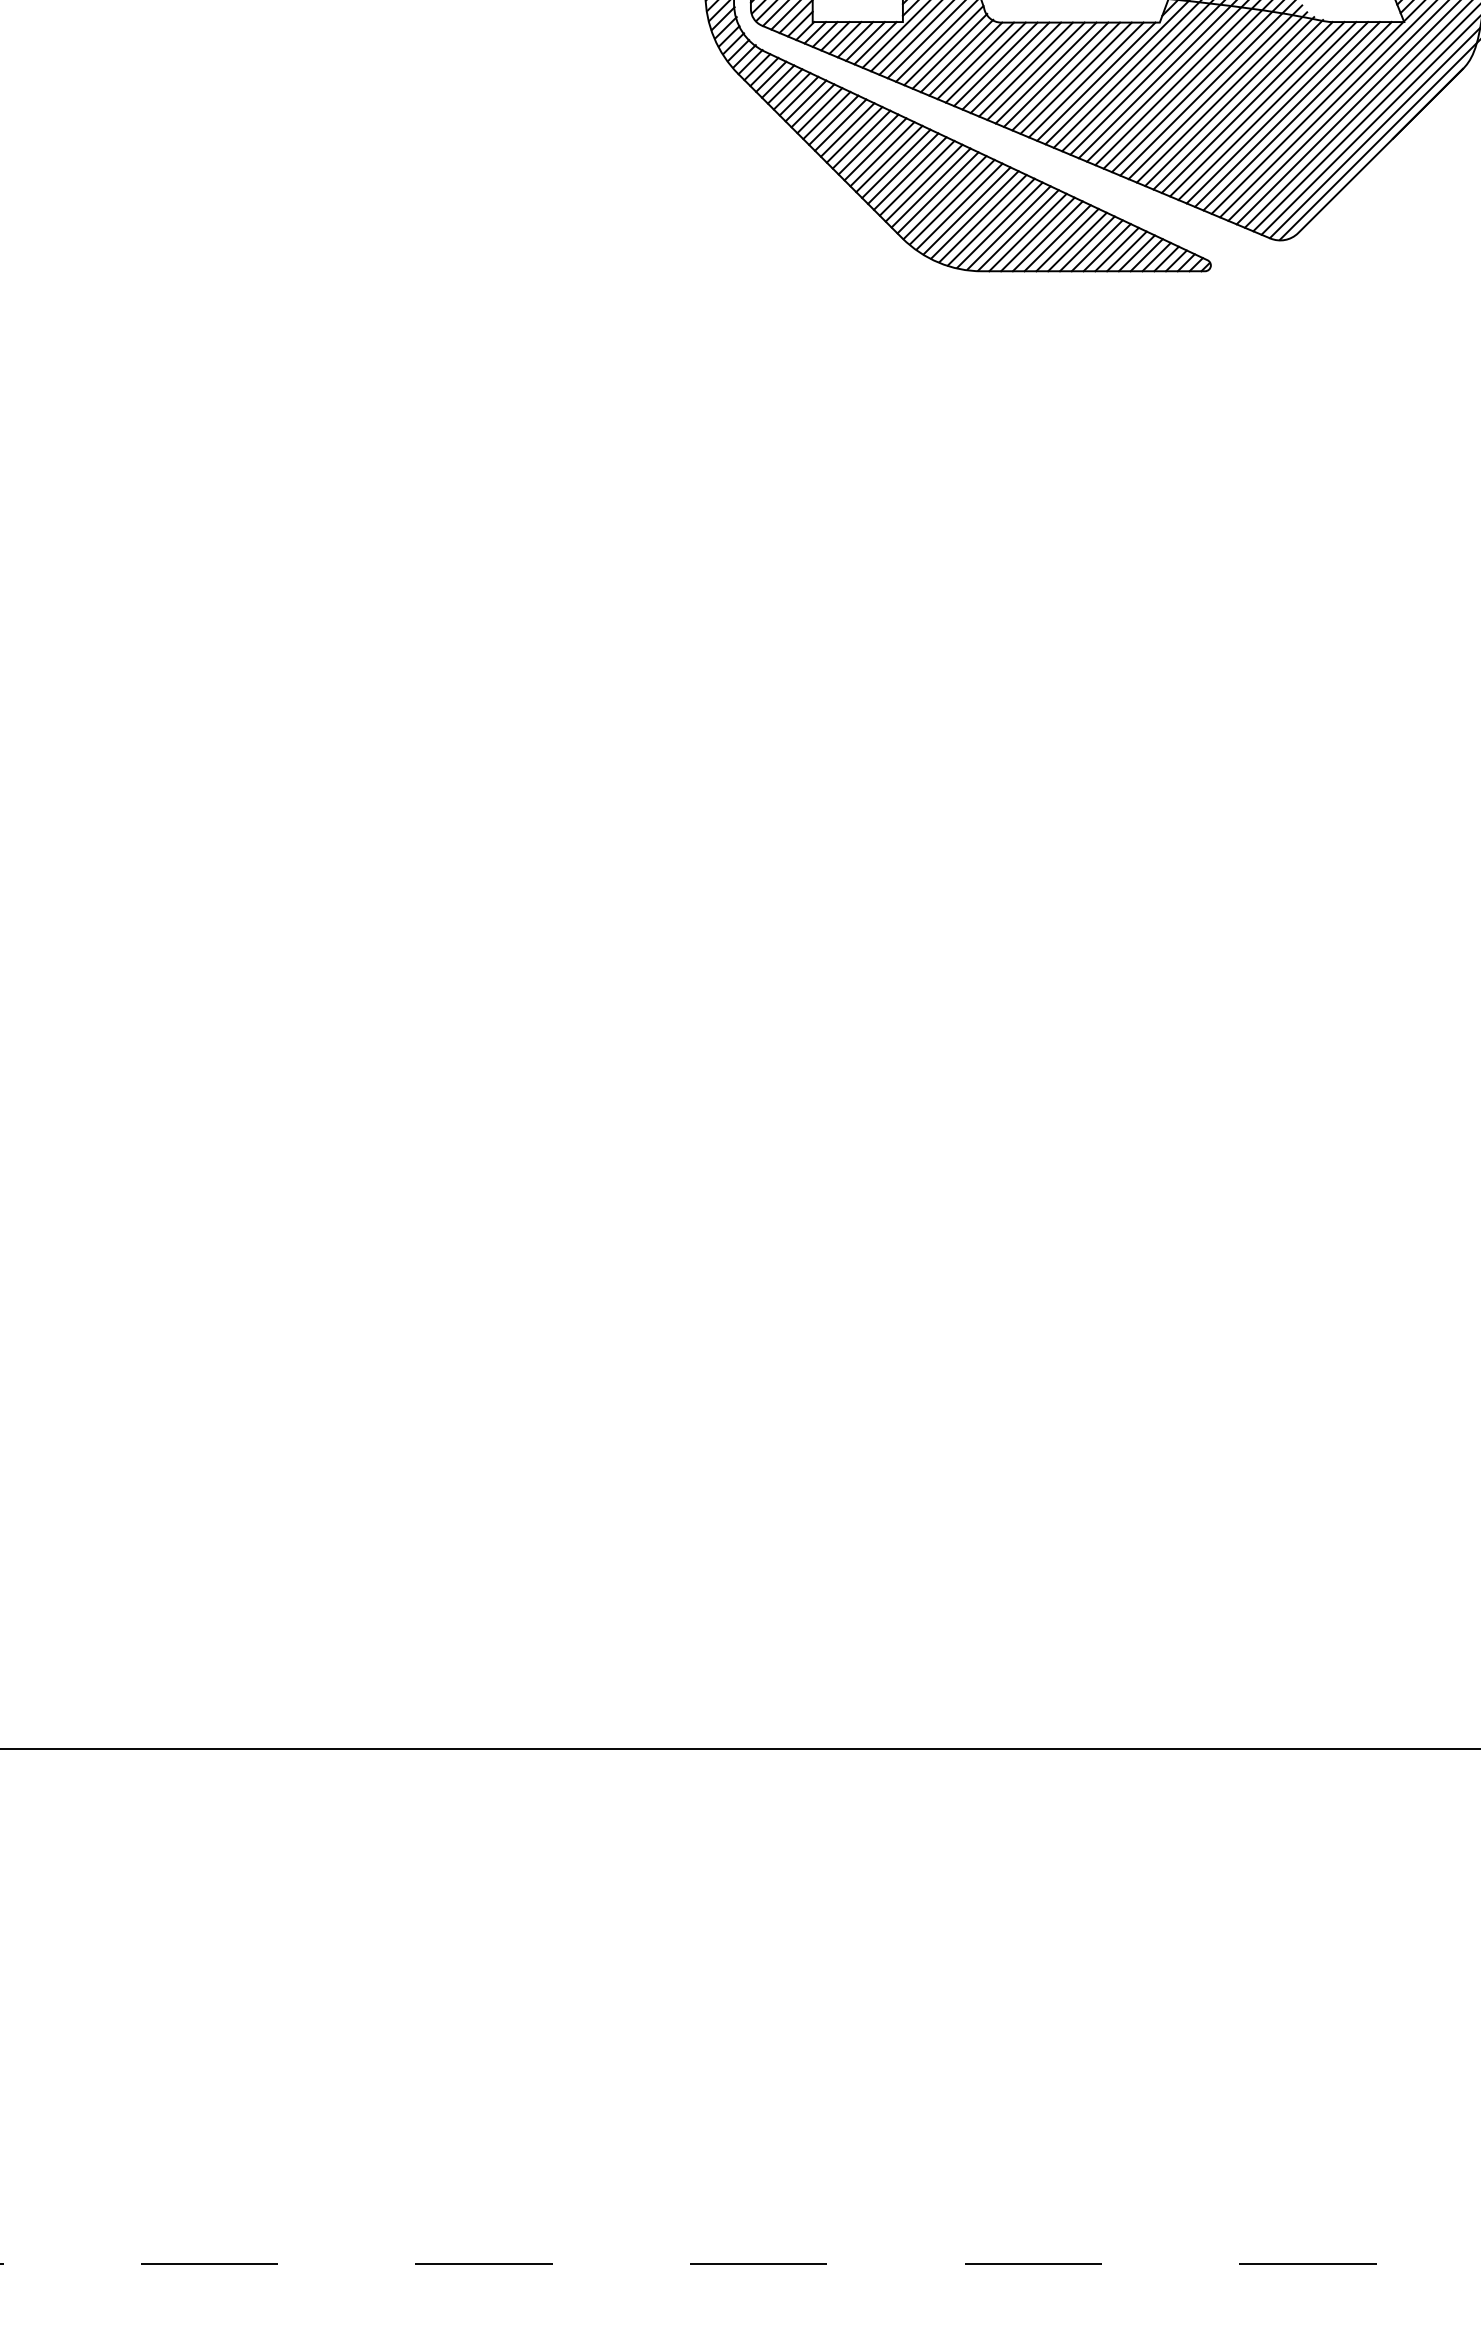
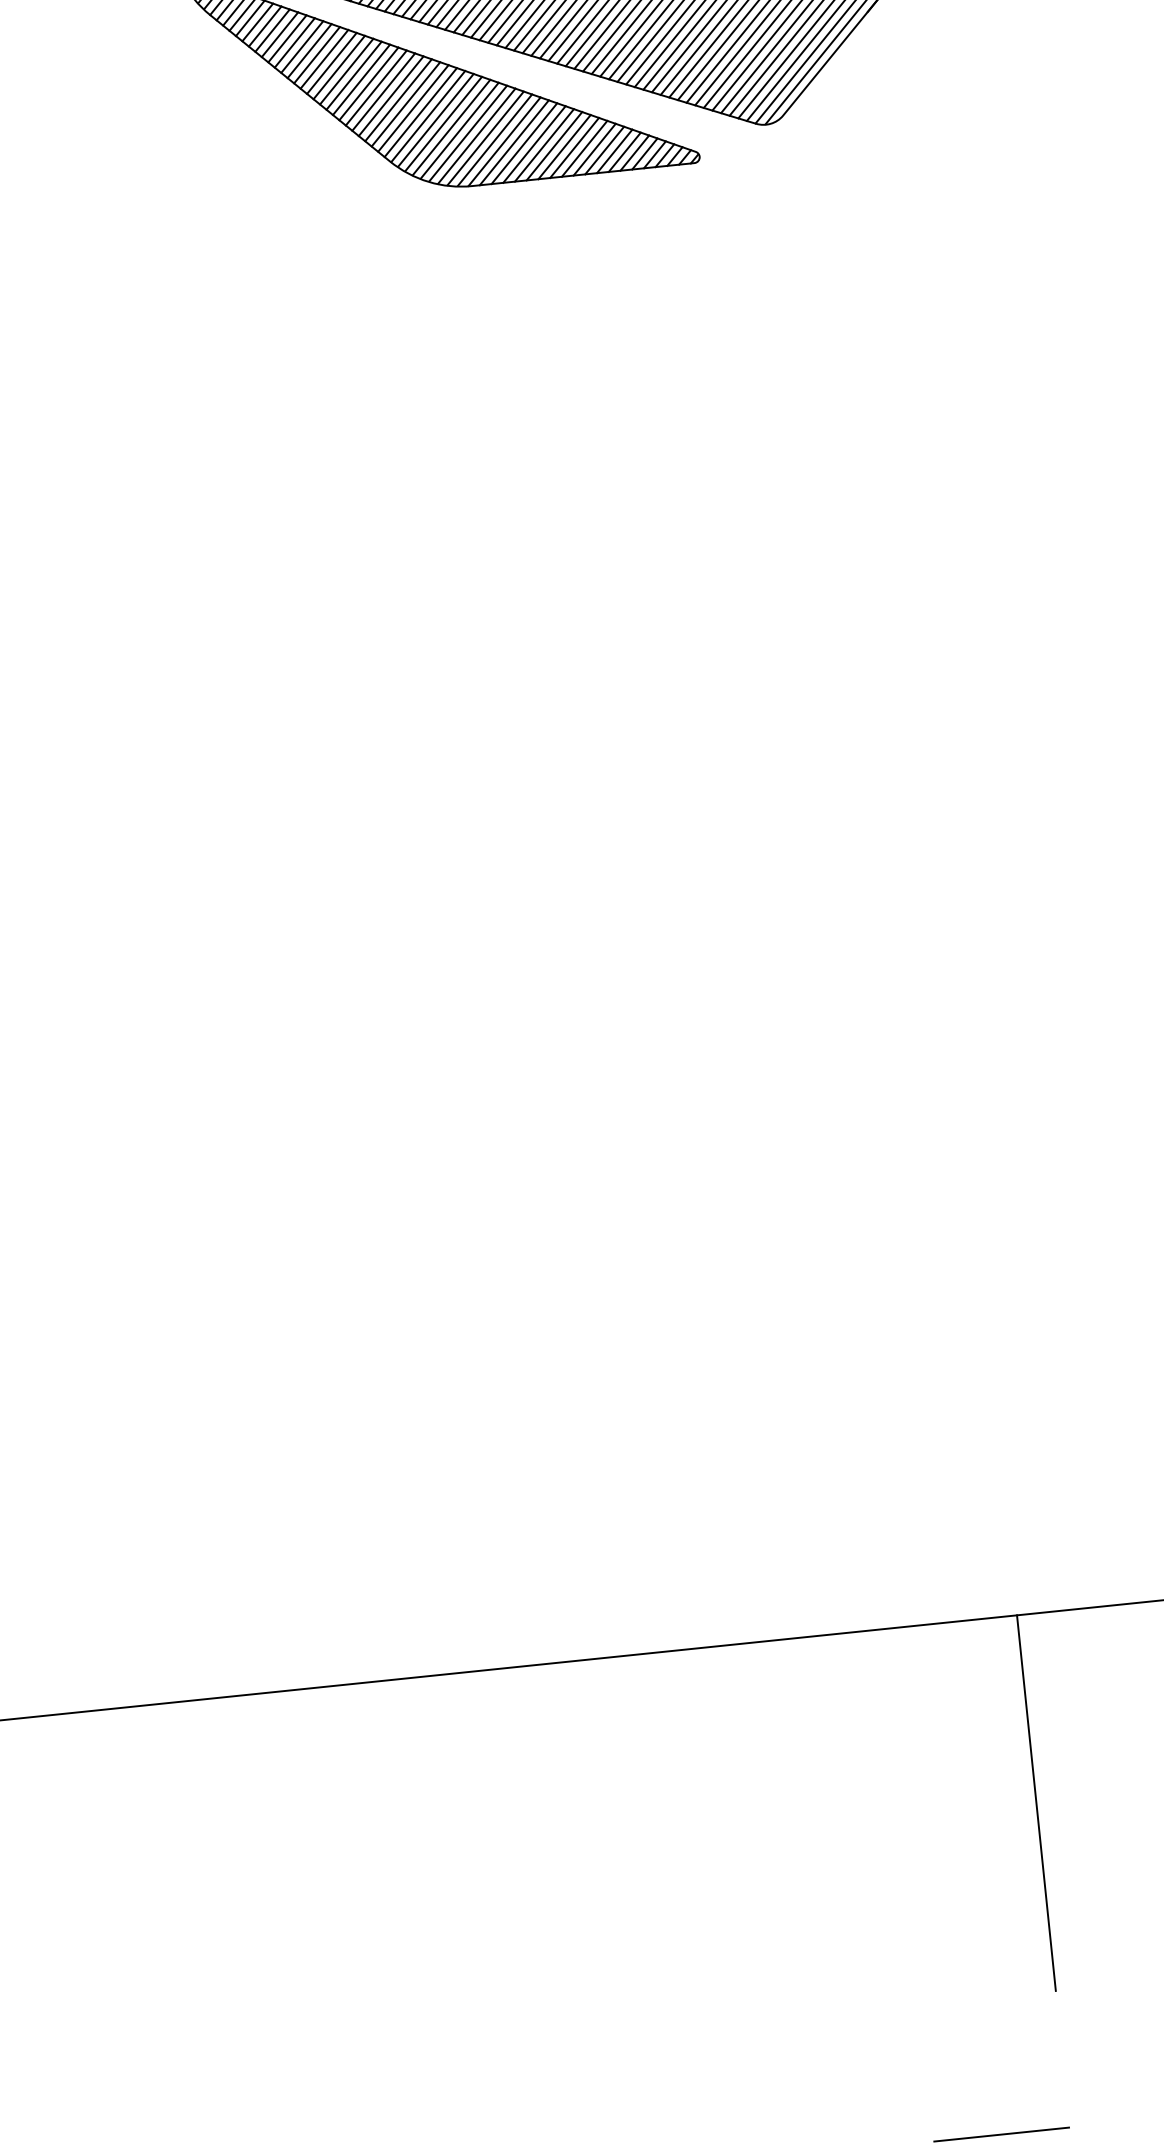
line: (1376, 1937) -> (1036, 1802), added

